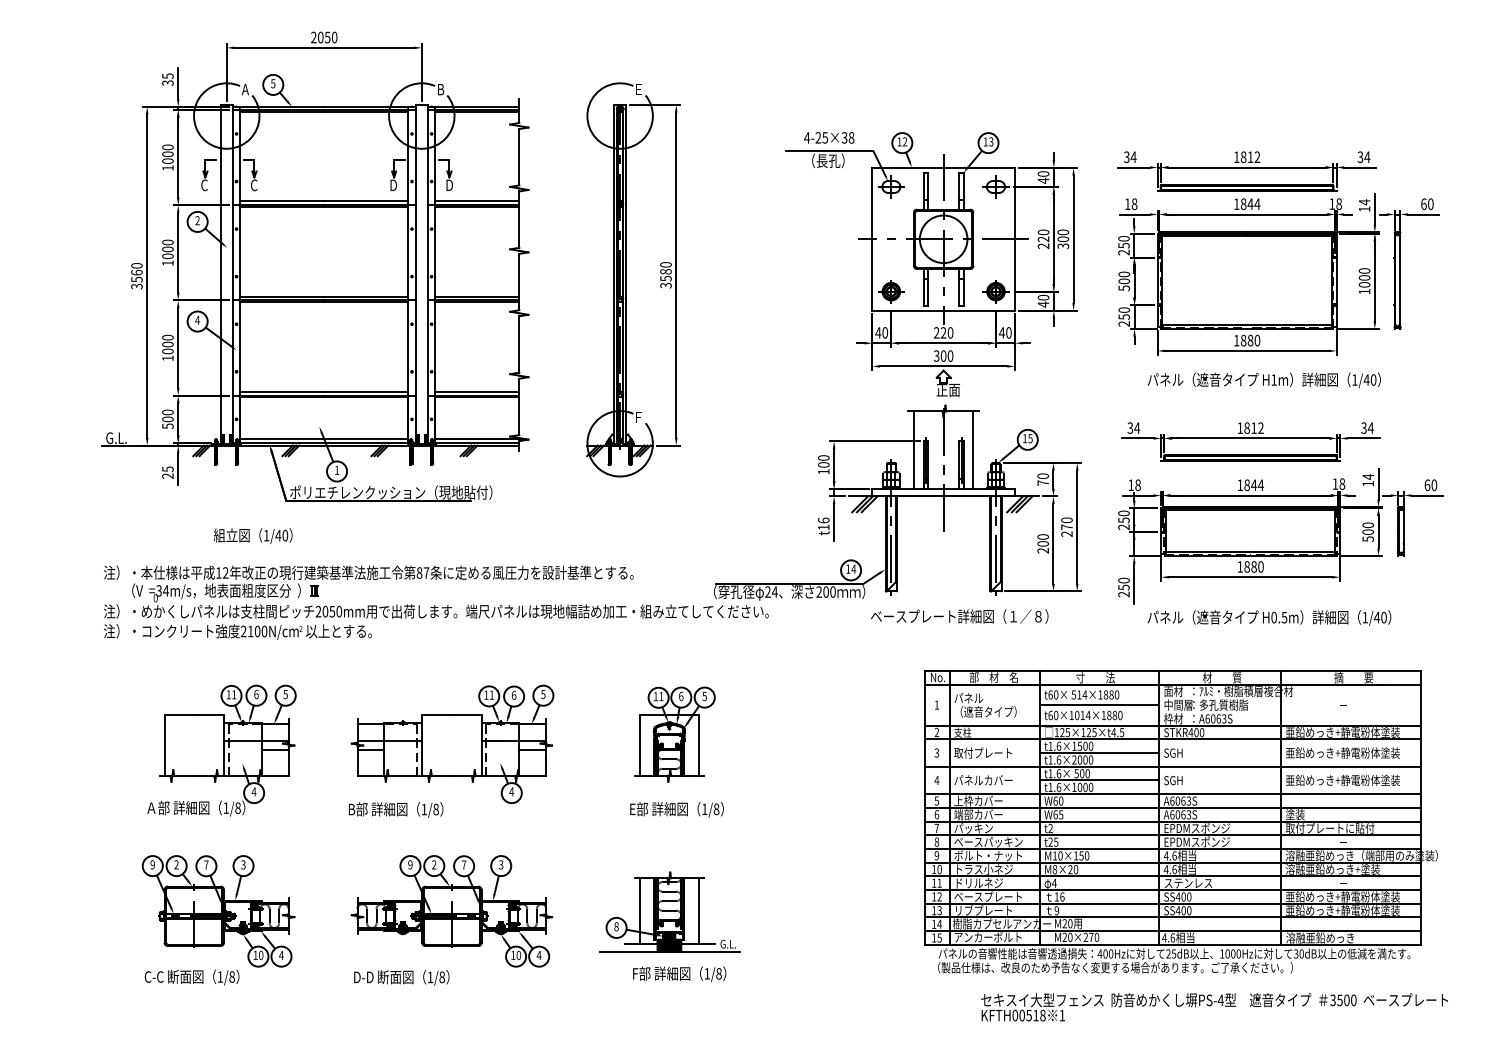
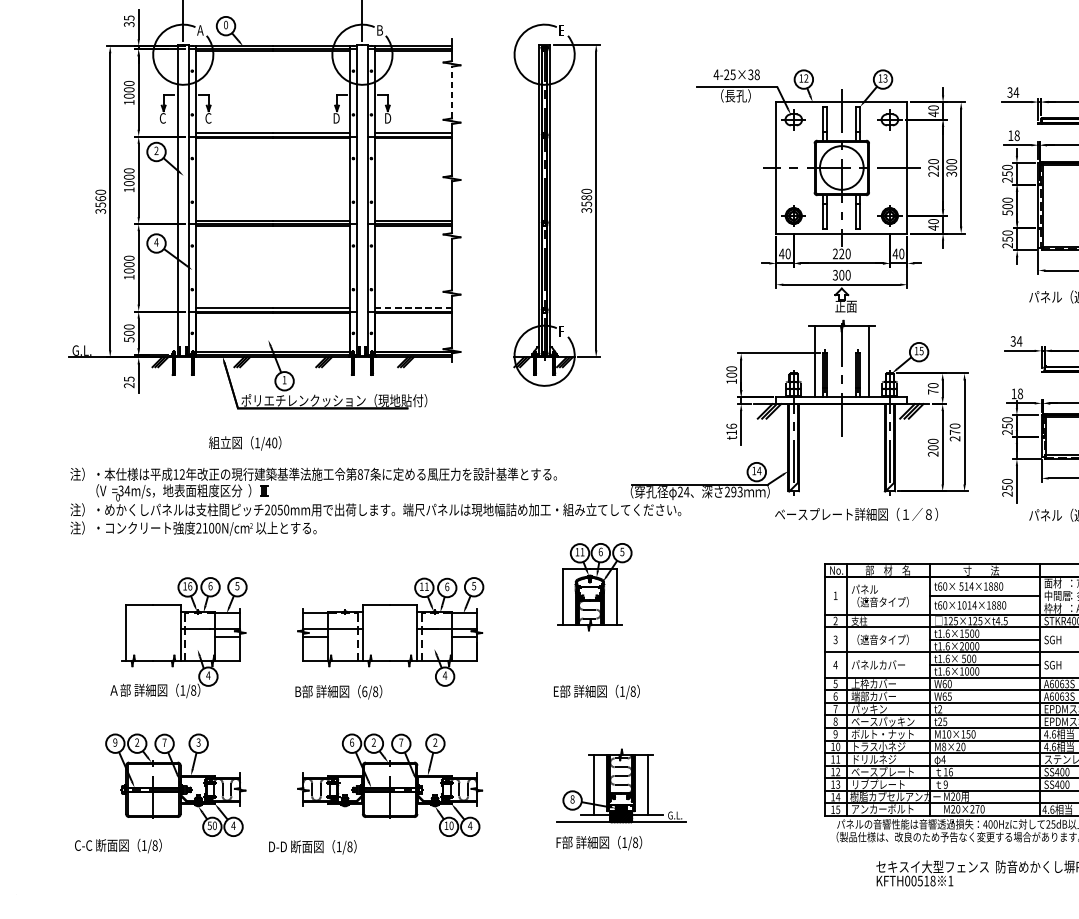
text: (273, 83) -> (226, 24), 5 -> 0
line: (519, 156) -> (452, 91), solid -> dashed
line: (477, 391) -> (413, 307), solid -> dashed
text: (252, 536) -> (244, 443), moved
text: (829, 591) -> (736, 491), 200 -> 293
text: (234, 694) -> (190, 586), 11 -> 16
part: (674, 734) -> (594, 587), moved
text: (985, 752) -> (880, 639), 取付プレート -> （遮音タイプ）
text: (424, 809) -> (364, 691), 1/8 -> 6/8
text: (410, 864) -> (352, 742), 9 -> 6
text: (501, 865) -> (435, 743), 3 -> 2
part: (669, 911) -> (621, 785), moved
text: (255, 955) -> (209, 825), 10 -> 50
text: (191, 977) -> (117, 846), moved
text: (401, 977) -> (312, 846), moved

